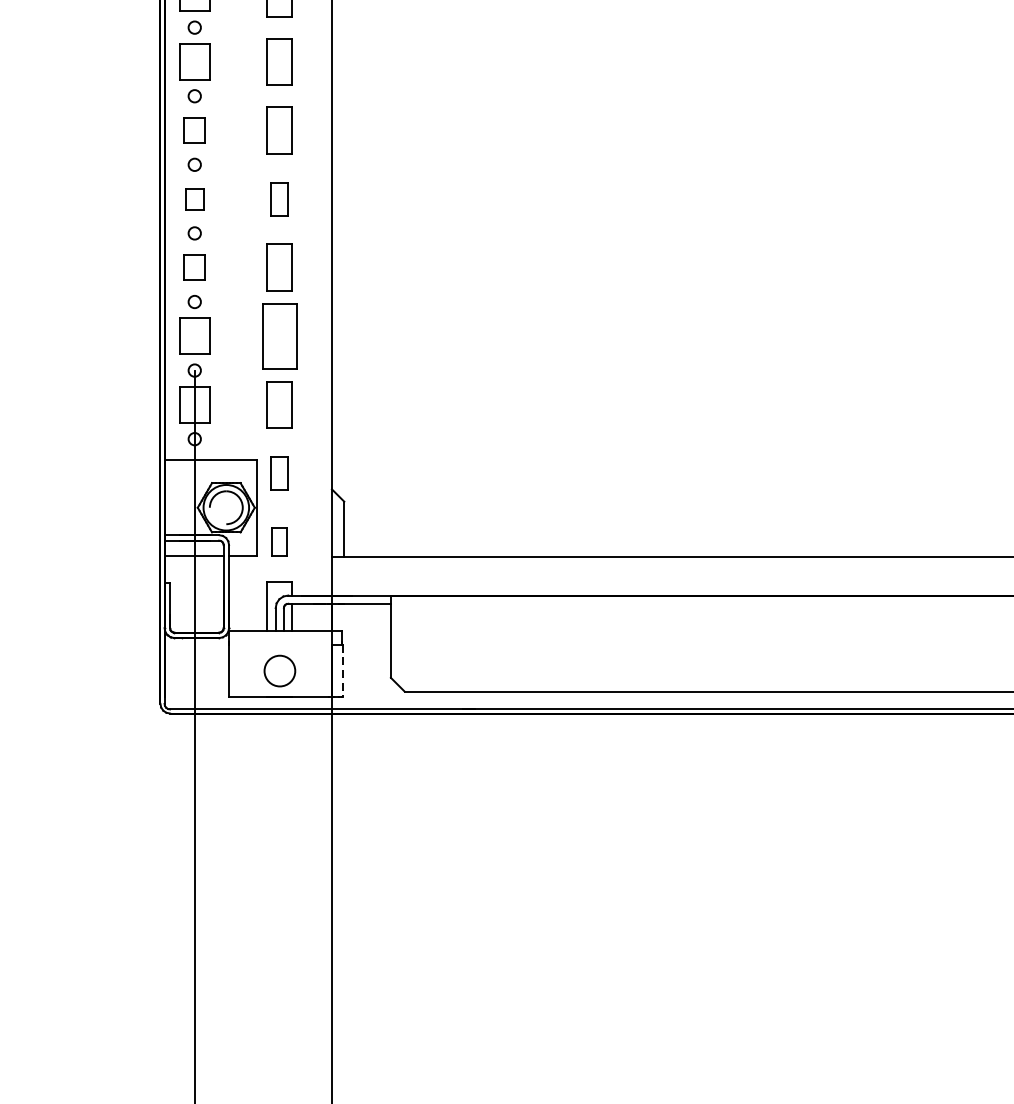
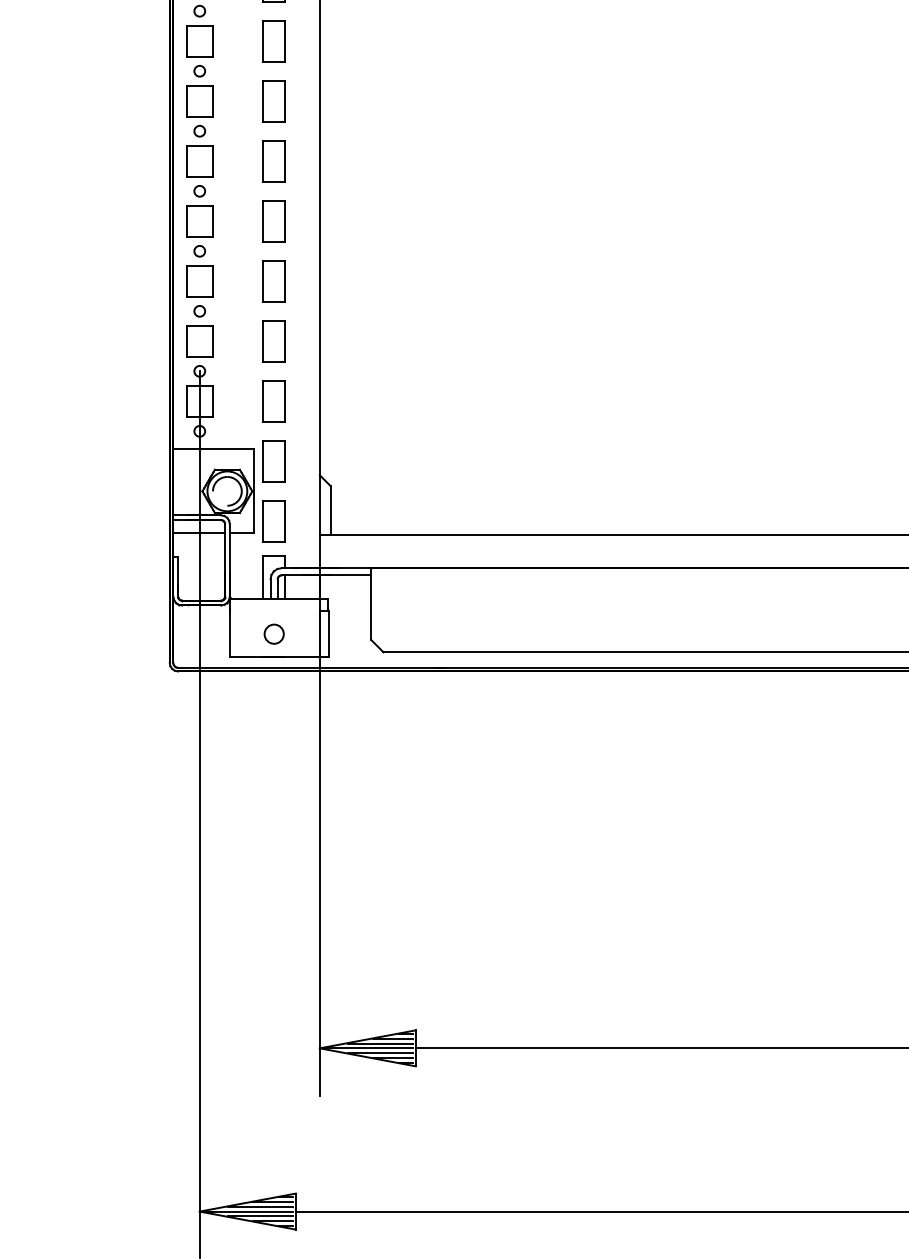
part: (194, 130) -> (199, 161), size x1.43
part: (194, 199) -> (199, 221), size x1.67
part: (279, 199) -> (273, 221), size x1.43
part: (194, 267) -> (199, 281), size x1.43
part: (279, 336) -> (273, 341), size x0.71
part: (279, 473) -> (273, 461), size x1.43
part: (279, 542) -> (273, 521), size x1.67
circle: (279, 670) -> (273, 633), size x0.71
line: (342, 671) -> (329, 634), dashed -> solid

